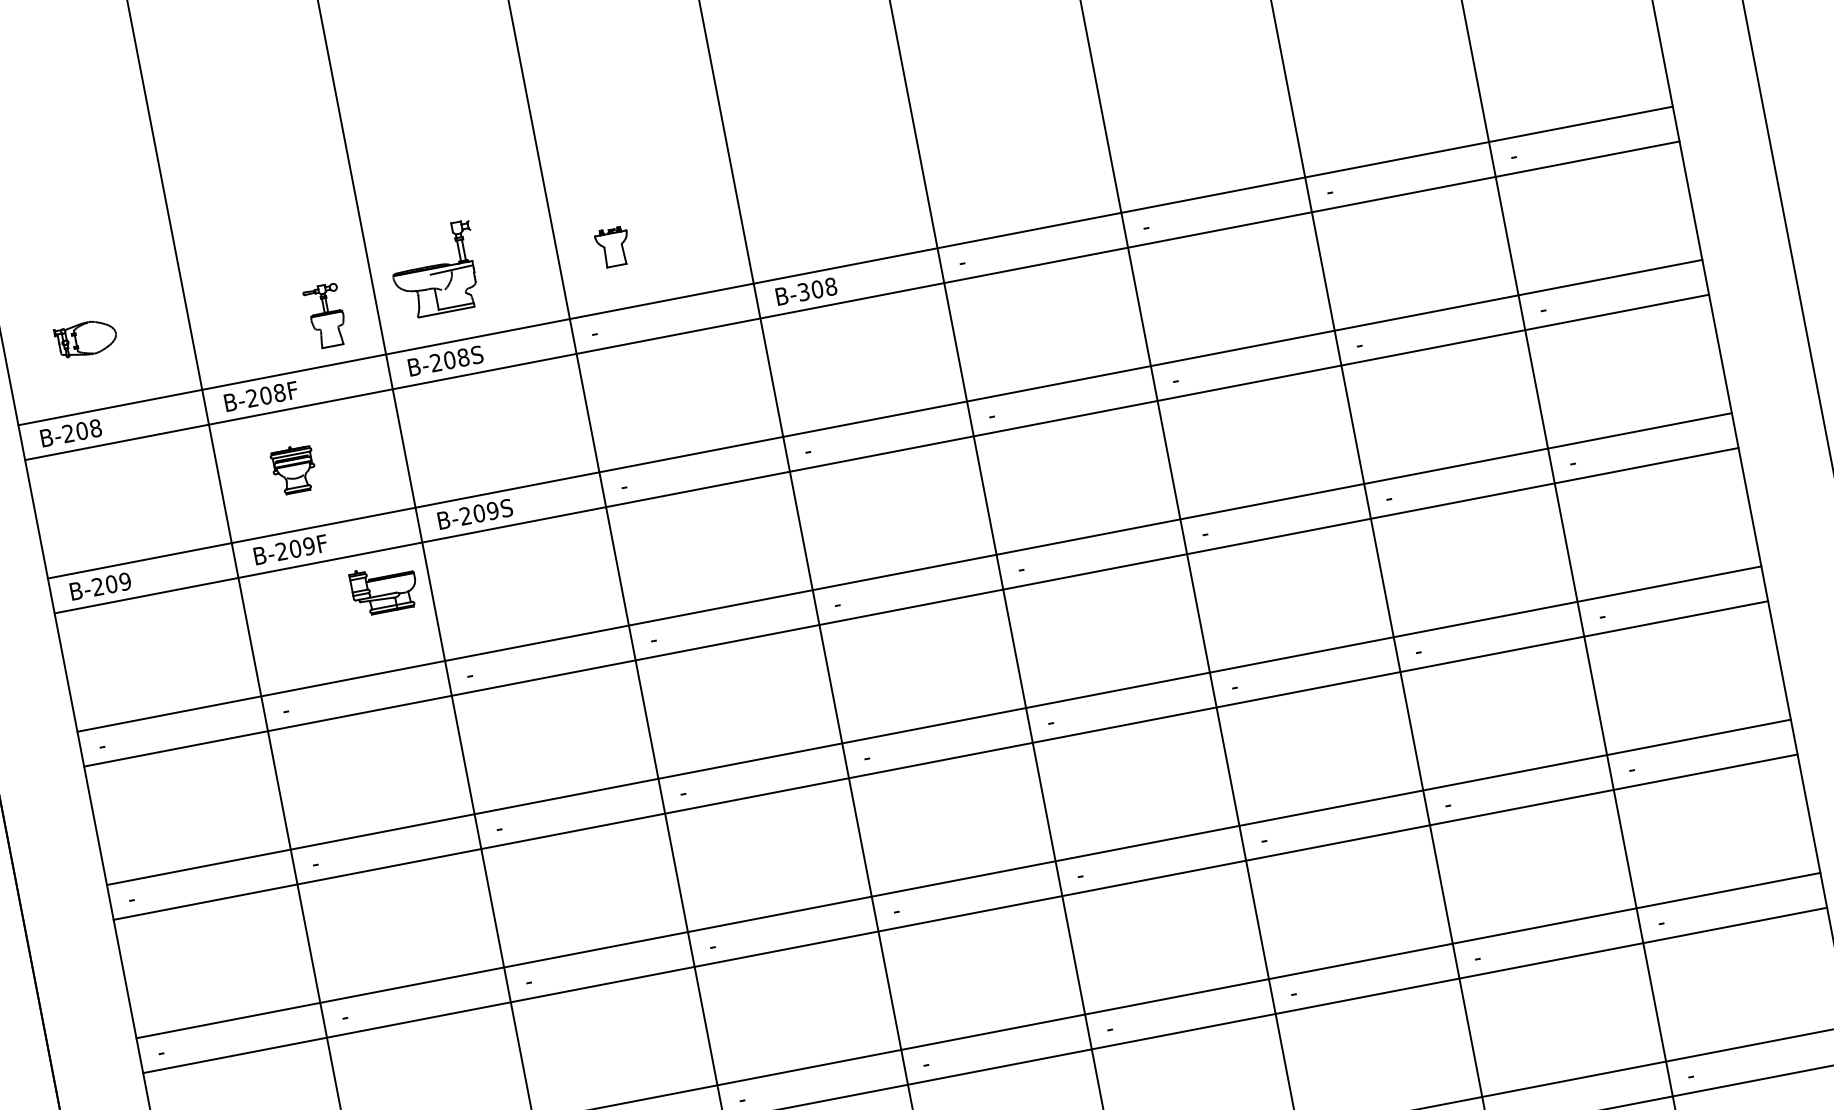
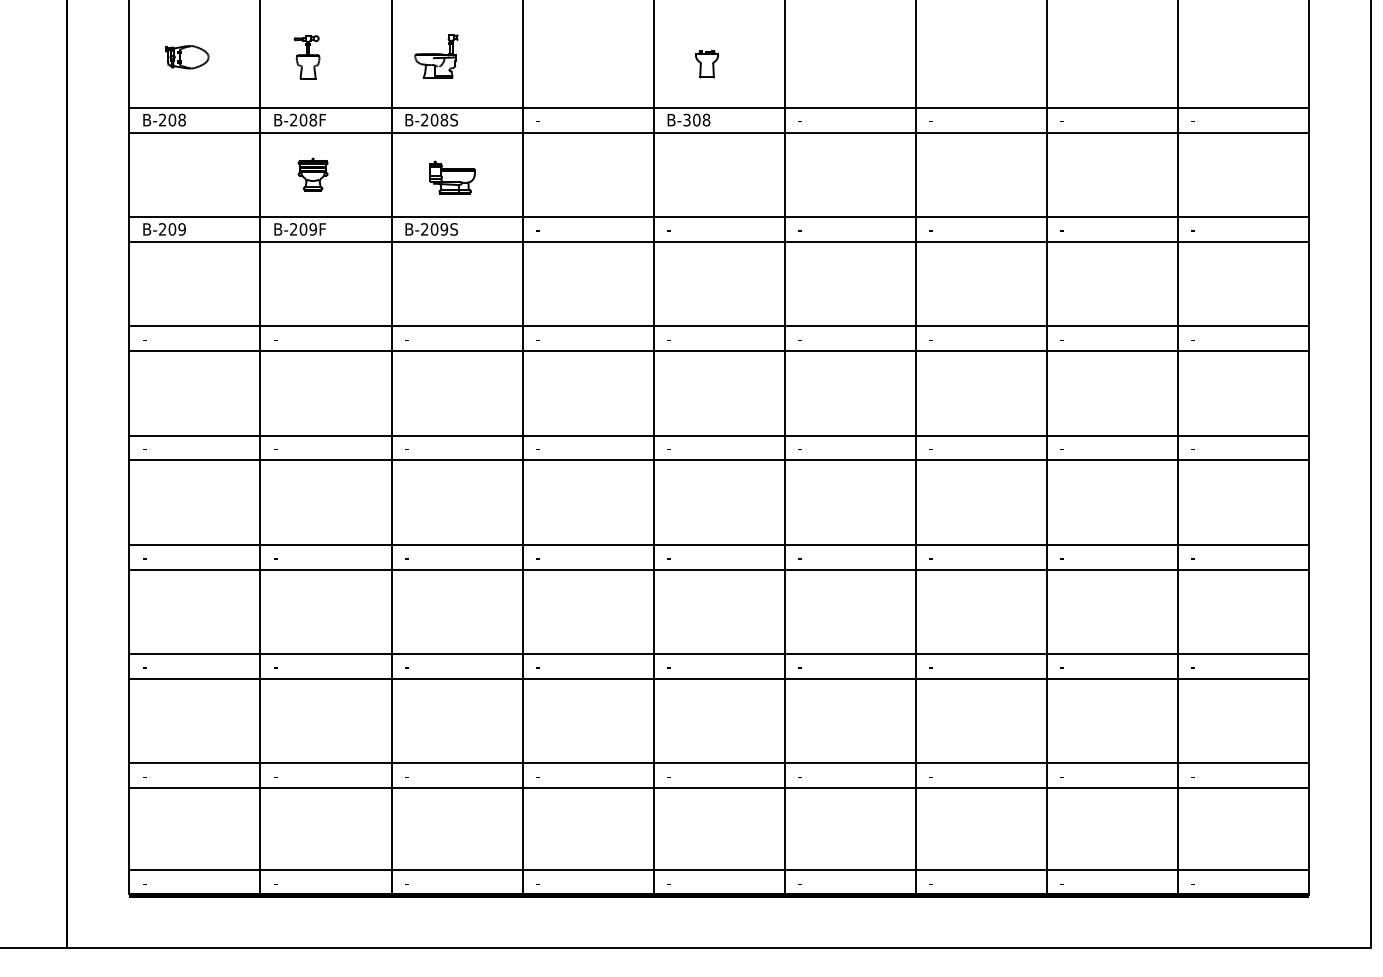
part: (614, 247) -> (707, 64), moved
part: (435, 270) -> (436, 56), size x0.71
part: (324, 316) -> (306, 57), moved
part: (384, 588) -> (452, 177), moved

